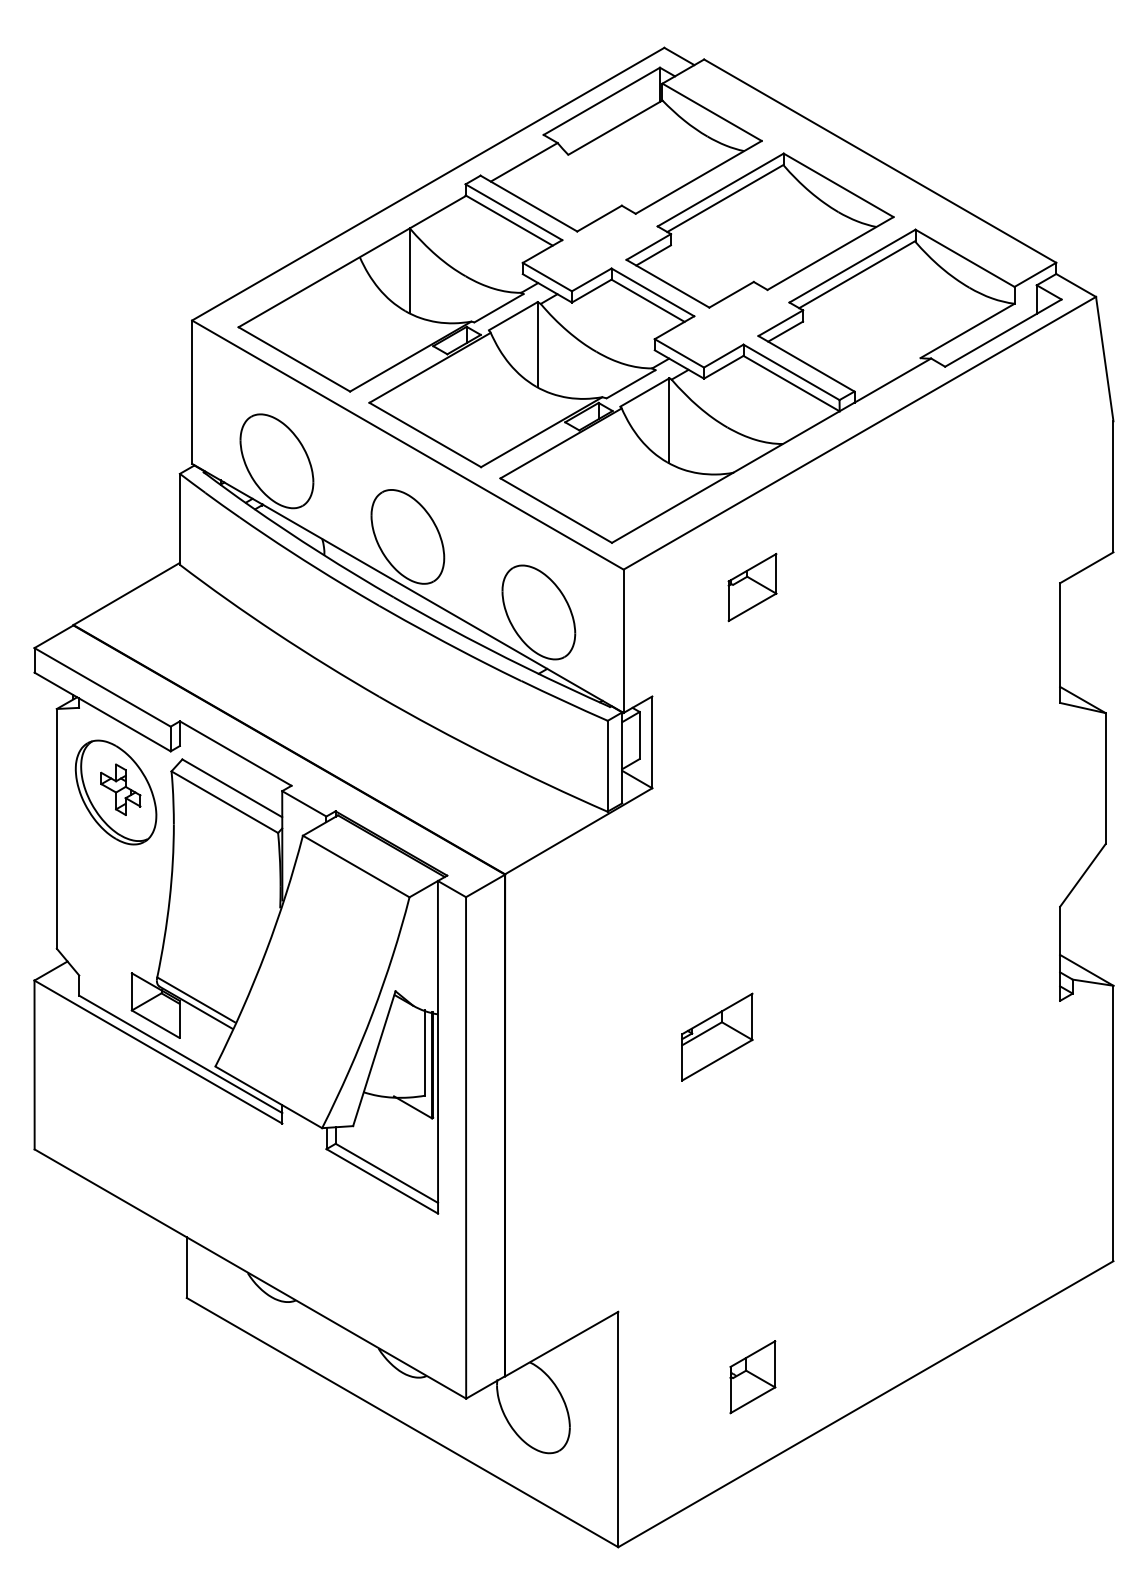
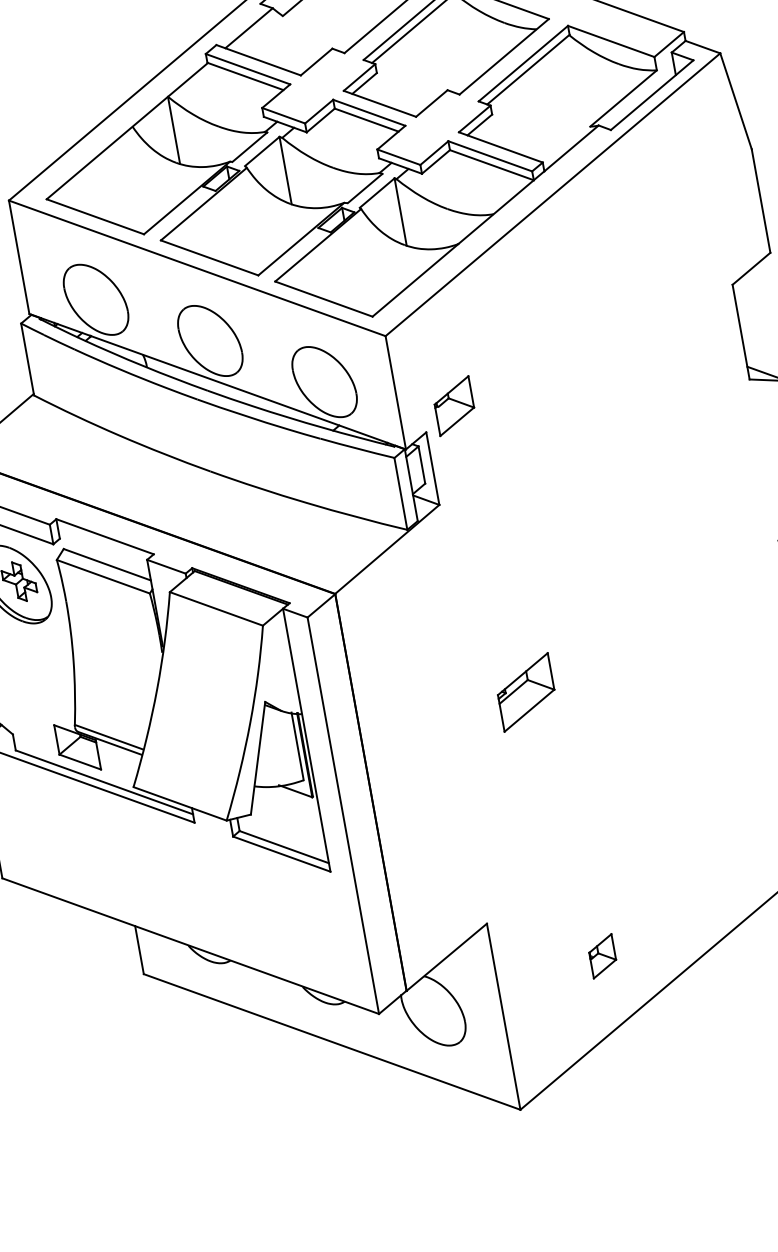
part: (752, 587) -> (454, 406), moved
part: (752, 1377) -> (602, 956), size x0.7

